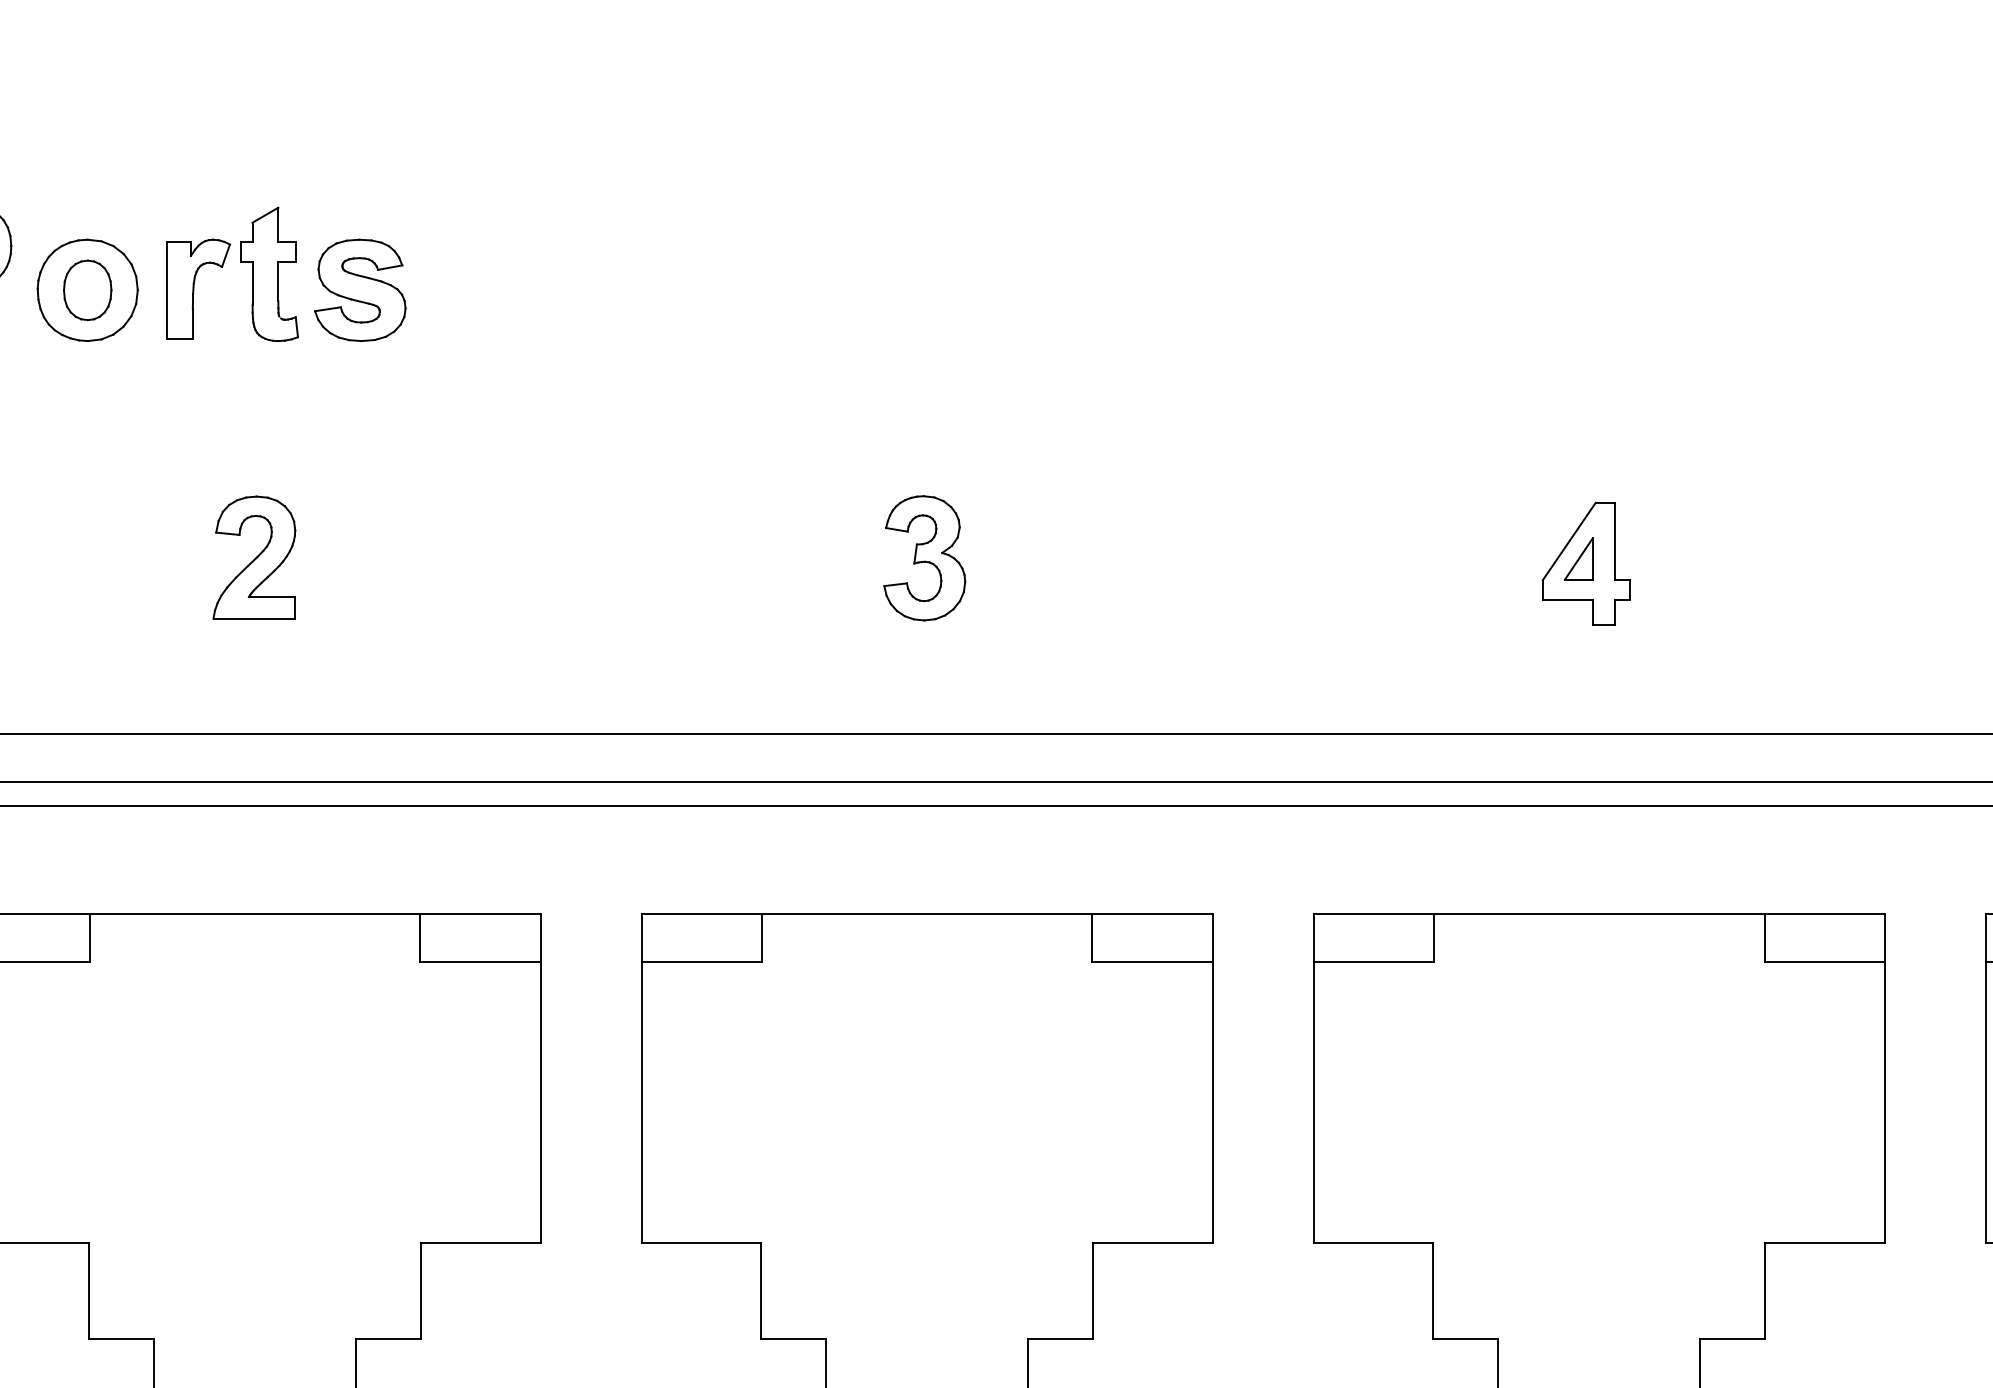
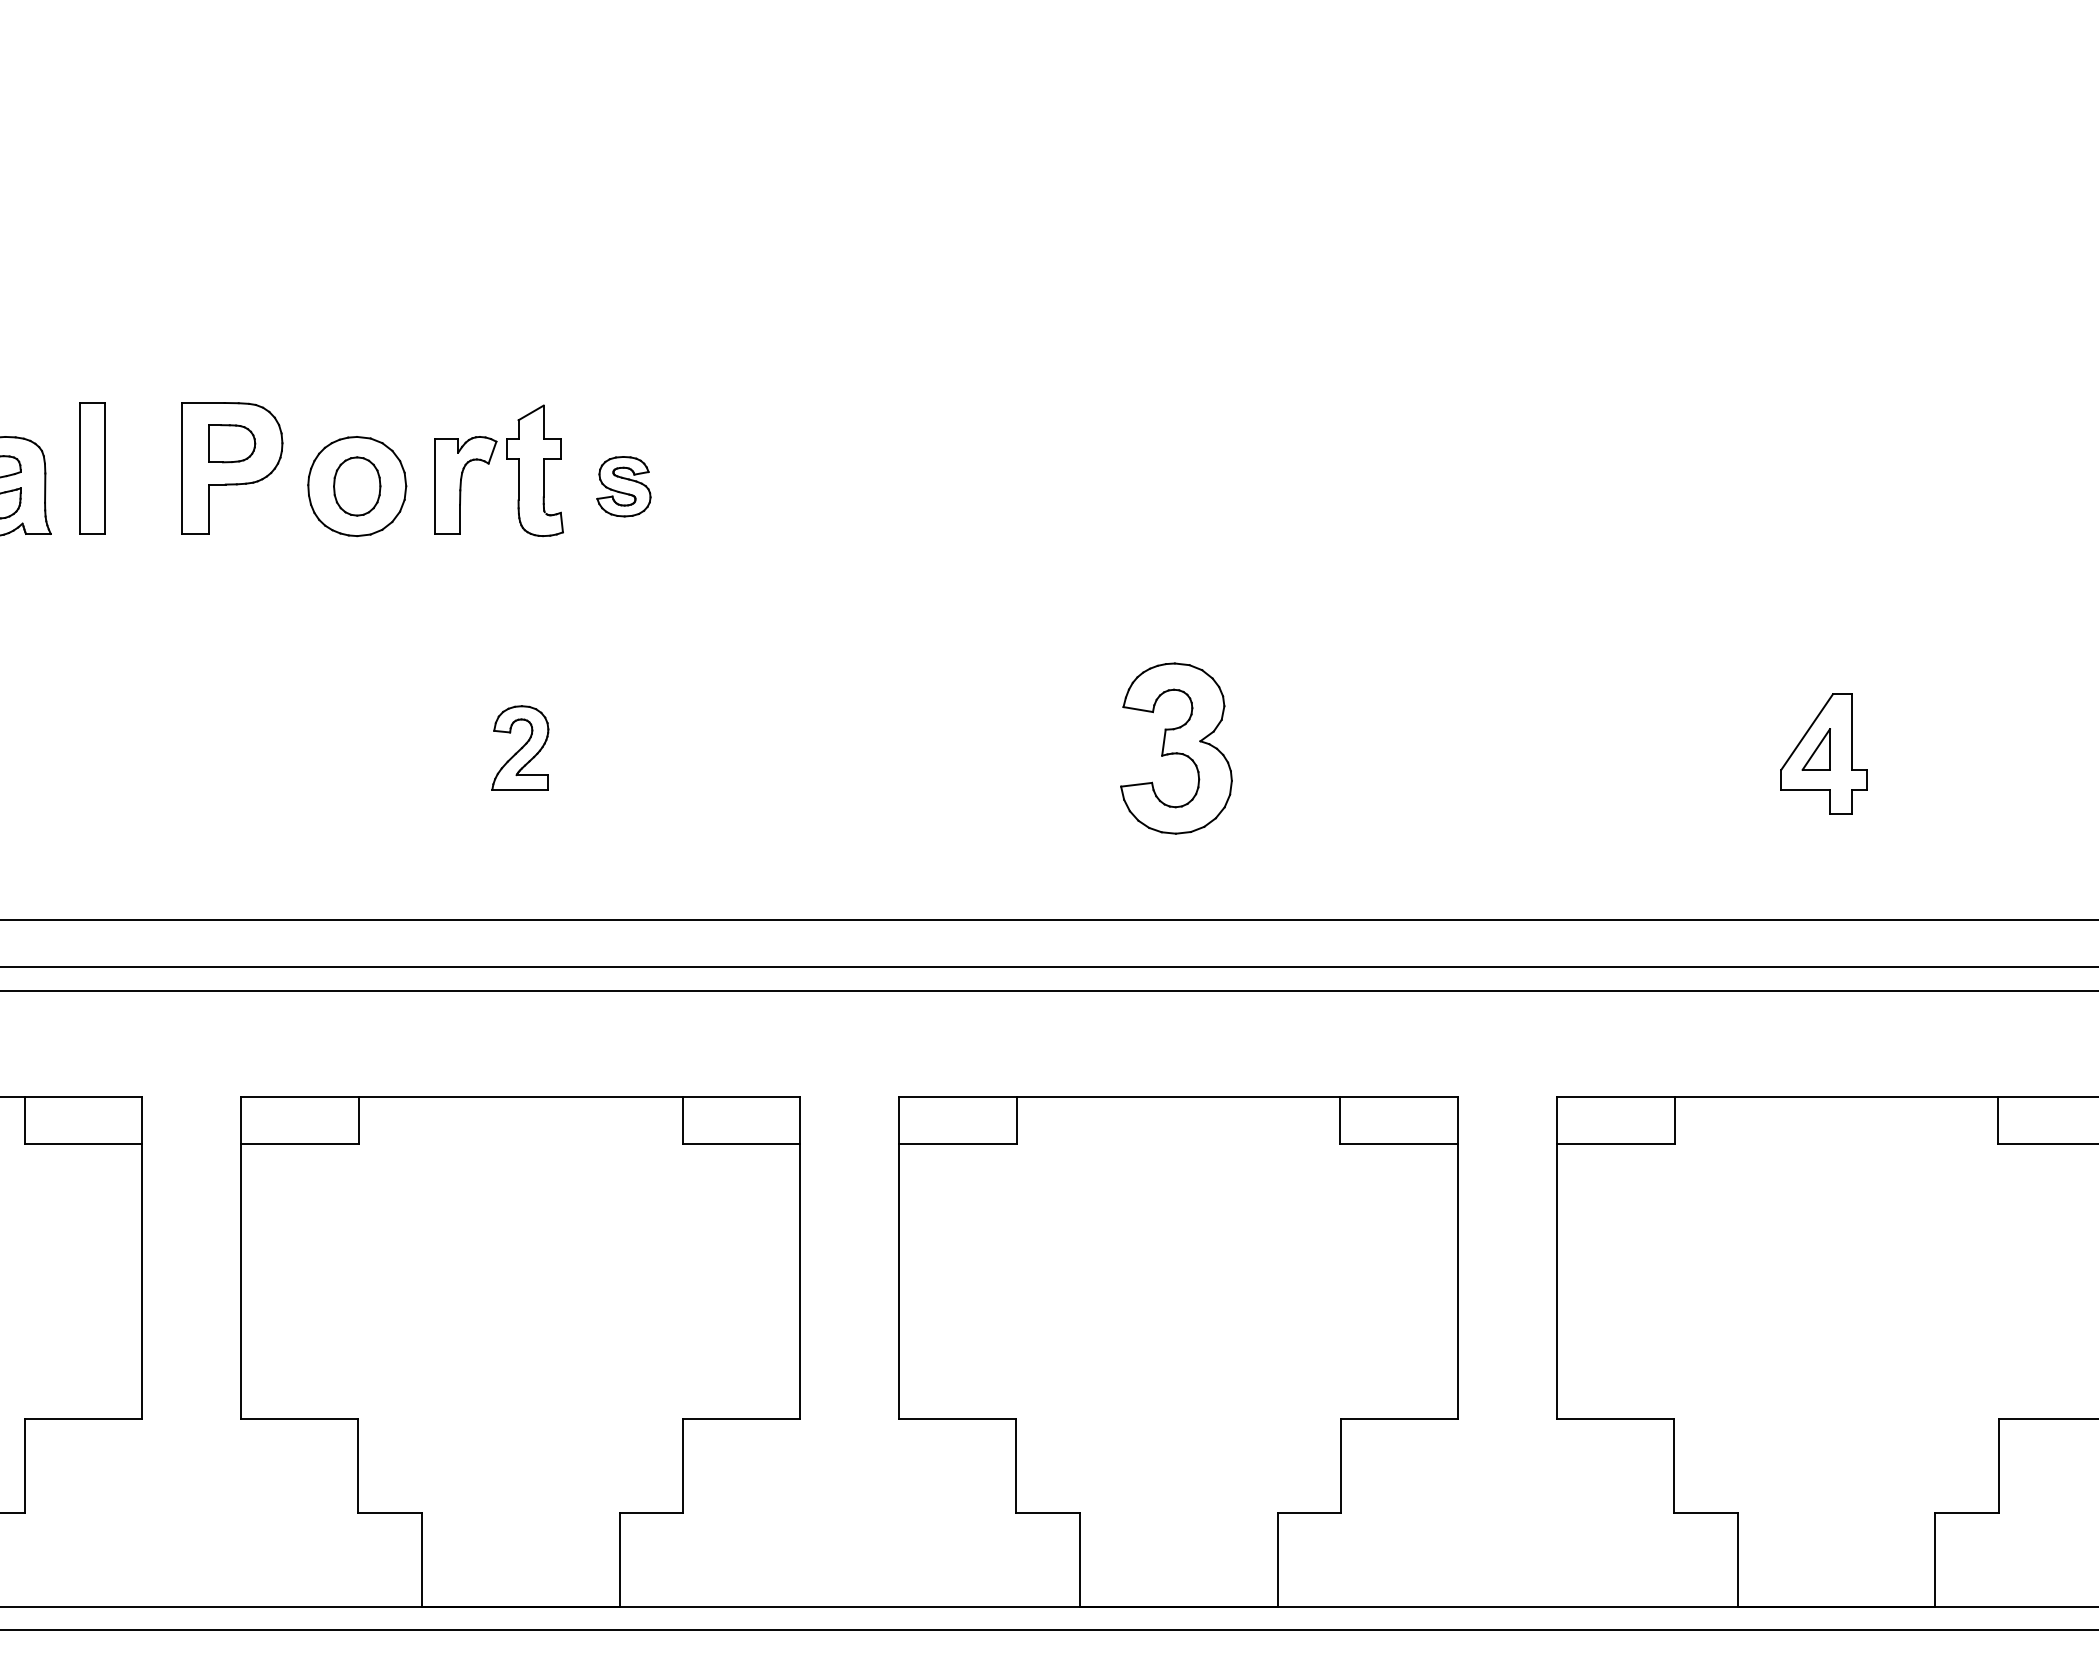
part: (359, 290) -> (623, 486), size x0.6
part: (254, 557) -> (520, 747), size x0.7
part: (923, 558) -> (1175, 748), size x1.4

